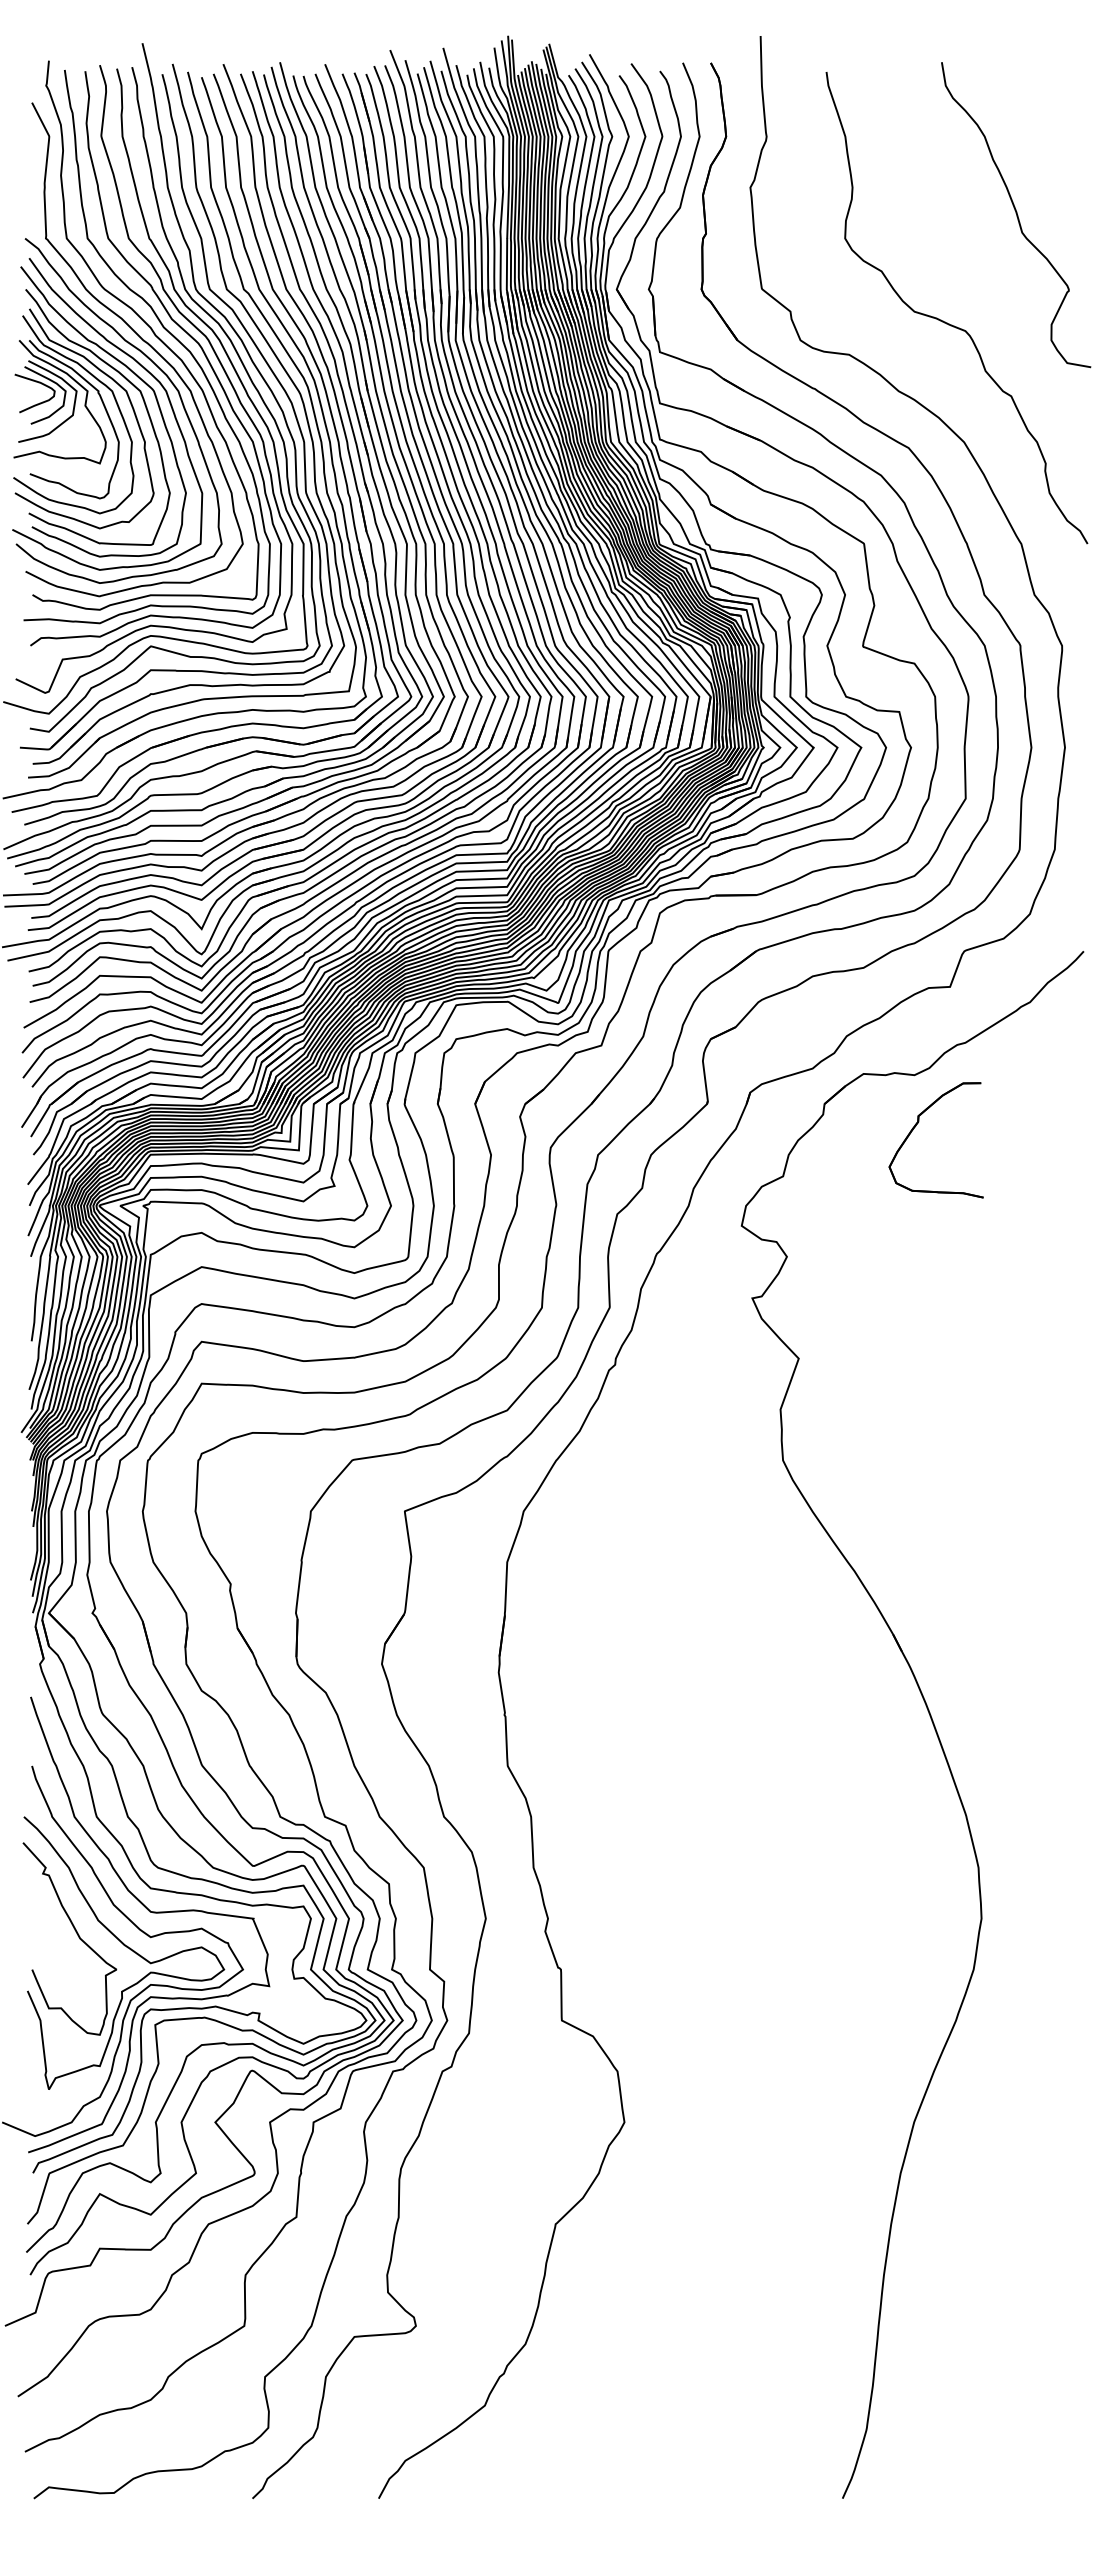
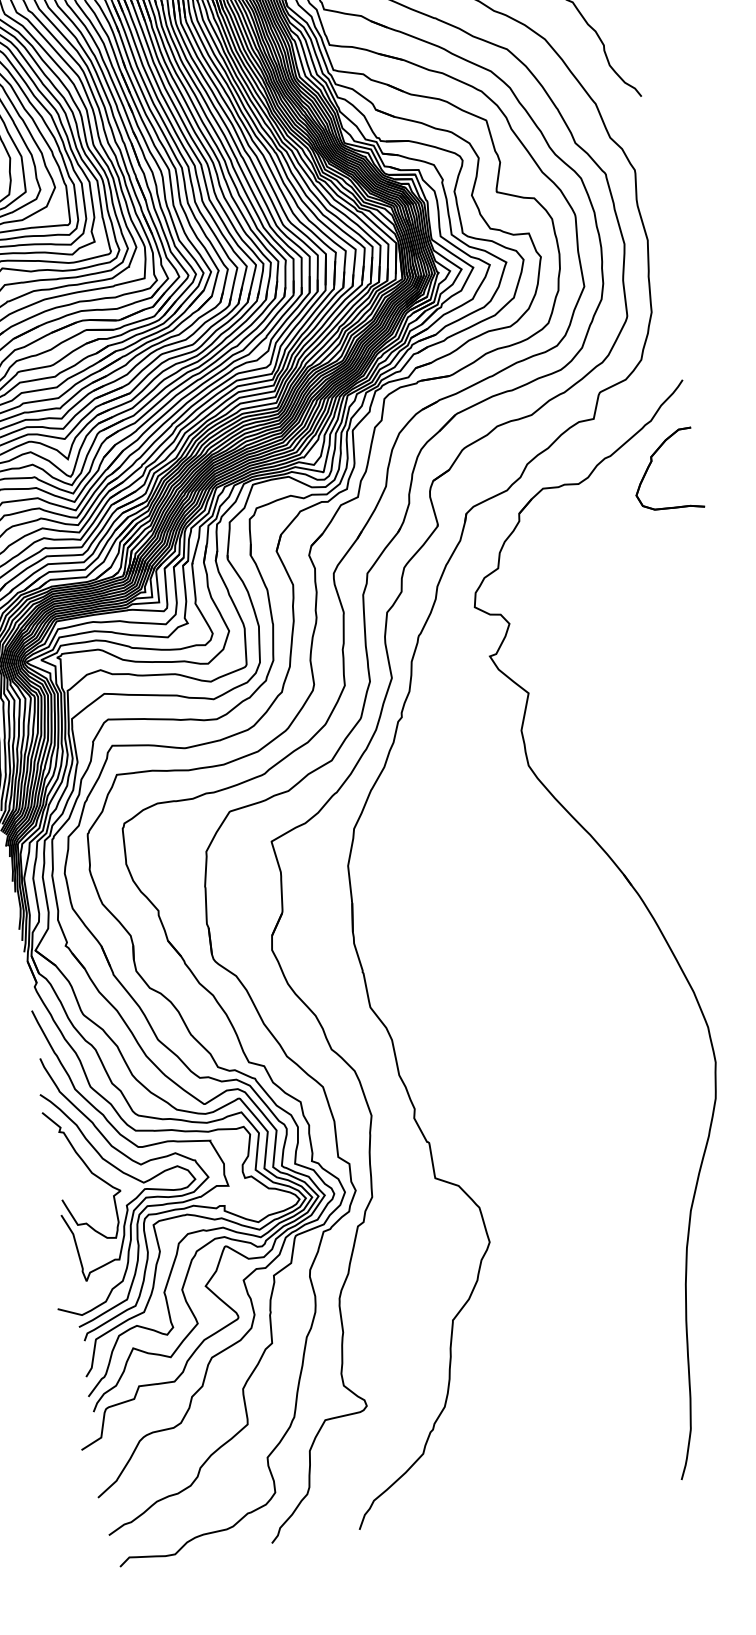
part: (916, 1126) -> (650, 464), moved

